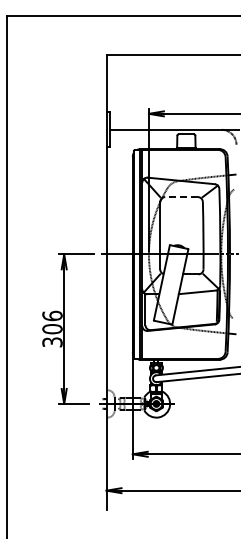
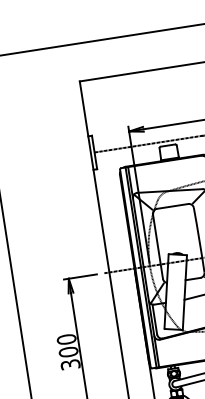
line: (181, 197) -> (172, 206), dashed -> solid
text: (52, 315) -> (66, 339), 306 -> 300

